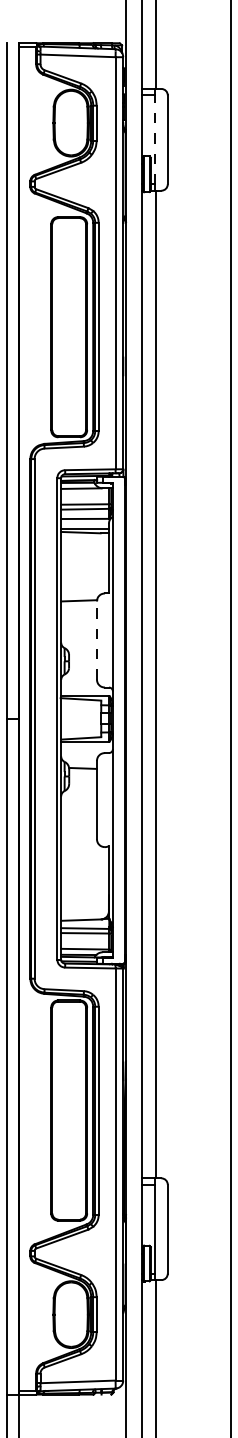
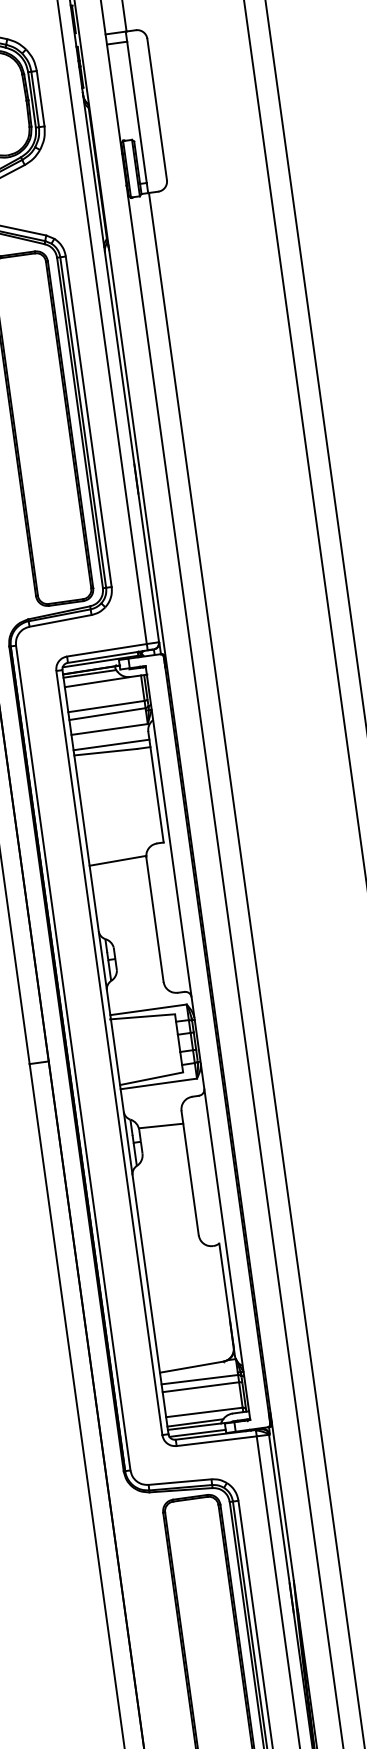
line: (155, 139) -> (137, 111), dashed -> solid
line: (96, 640) -> (154, 919), dashed -> solid

